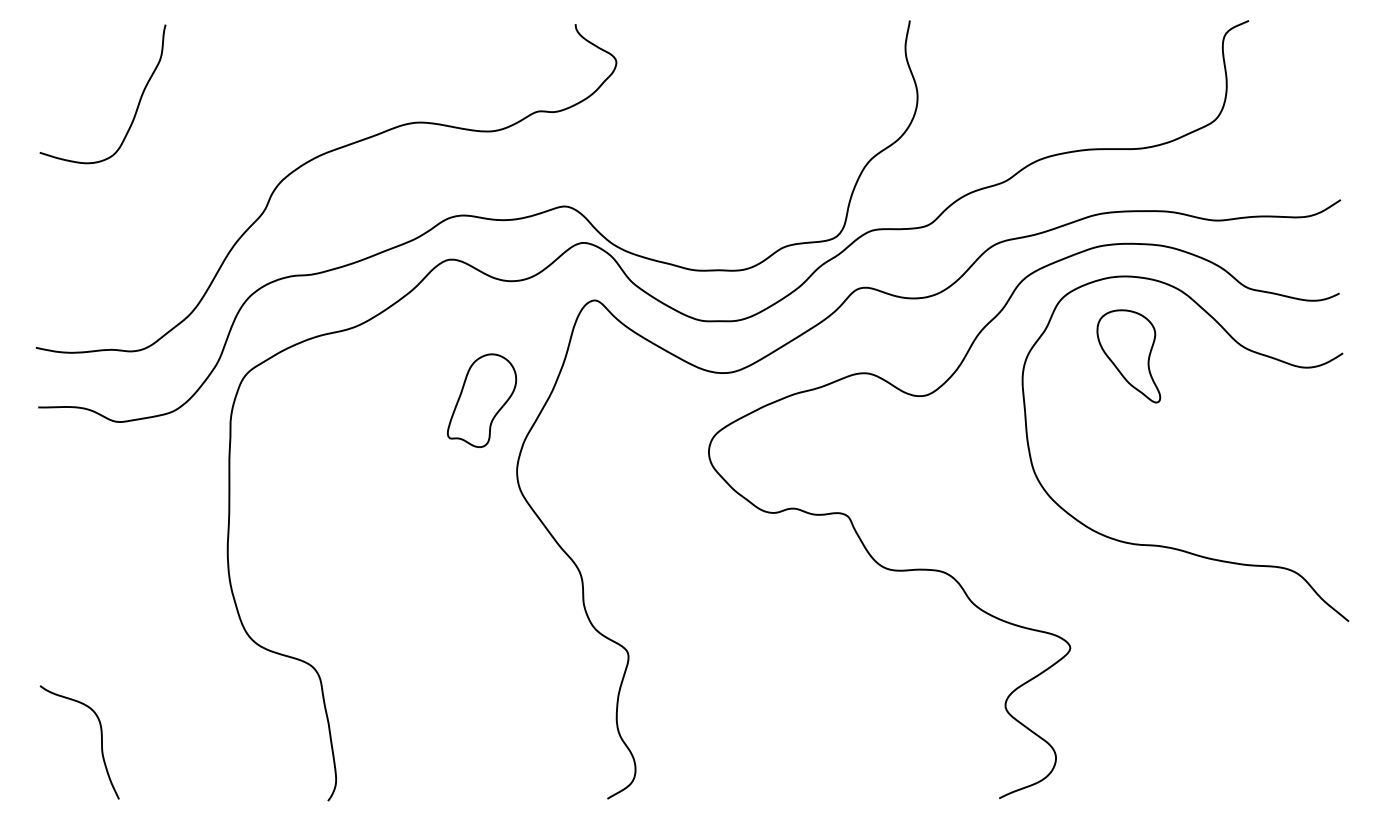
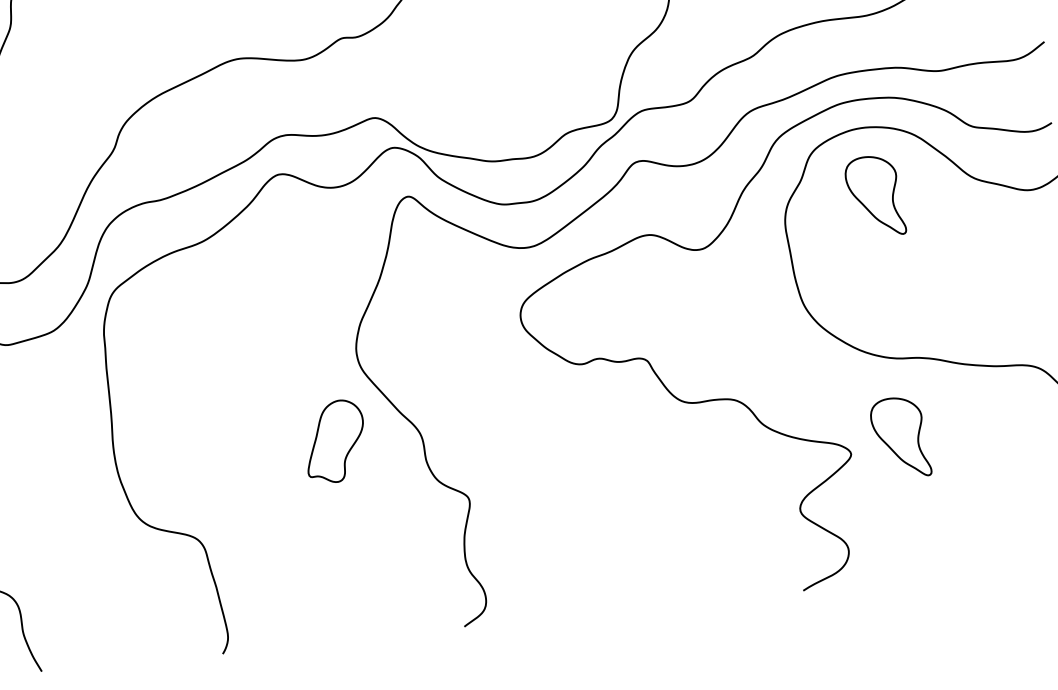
part: (481, 400) -> (334, 441), moved
part: (1128, 635) -> (900, 438), added

